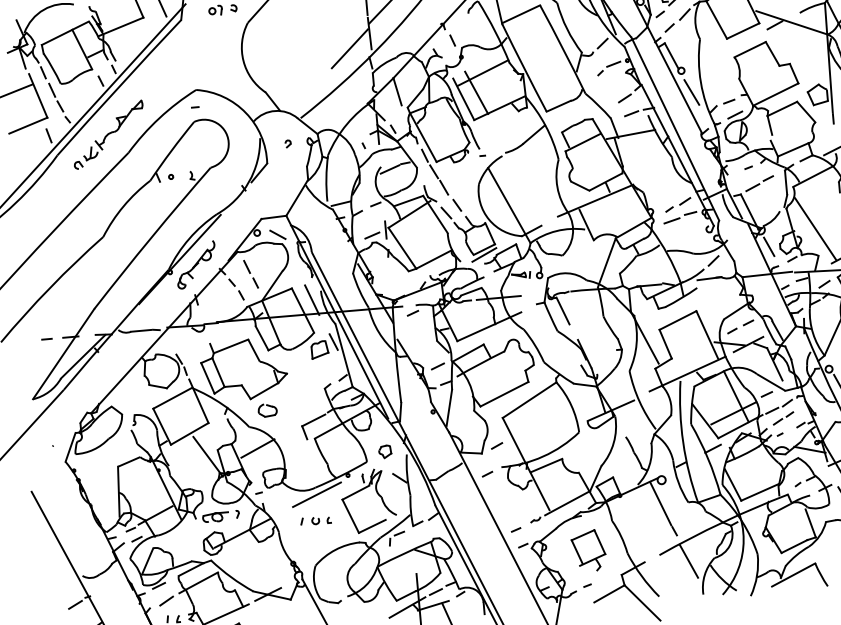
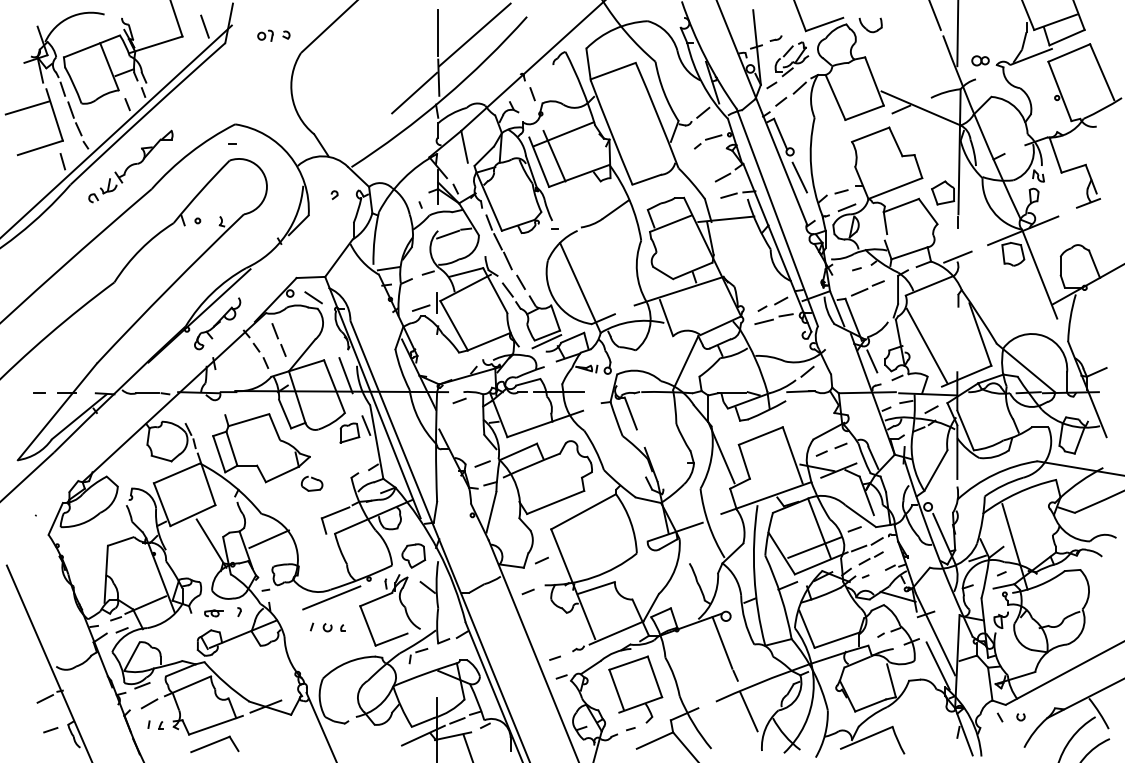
part: (267, 410) -> (311, 483), moved
part: (384, 451) -> (413, 555), size x1.67
part: (215, 517) -> (213, 613), size x0.62
part: (588, 550) -> (635, 689), size x1.43

